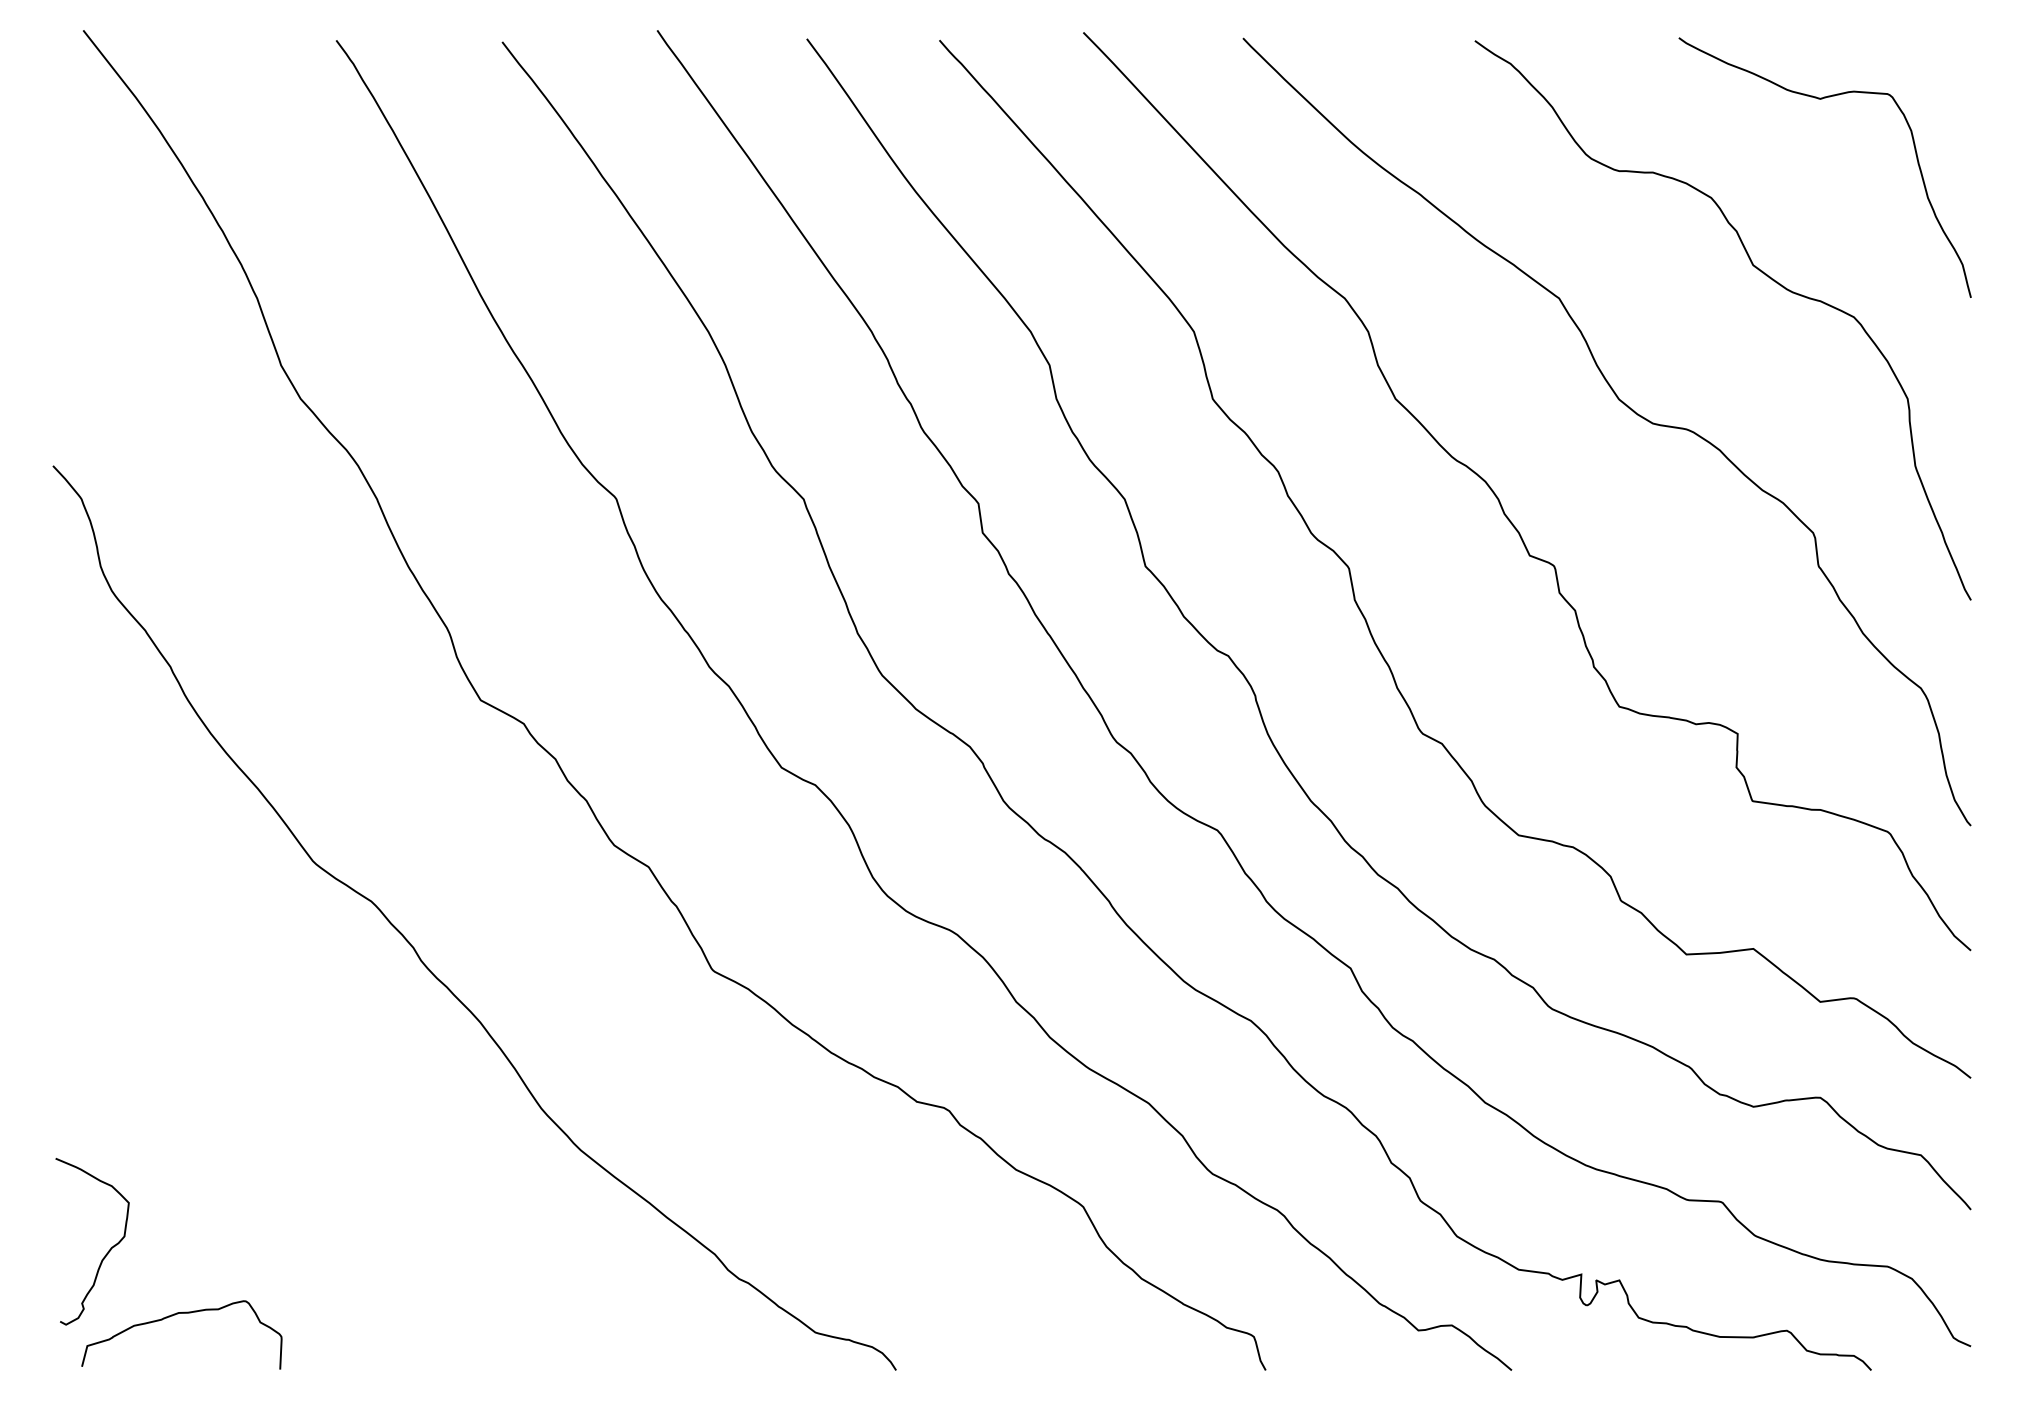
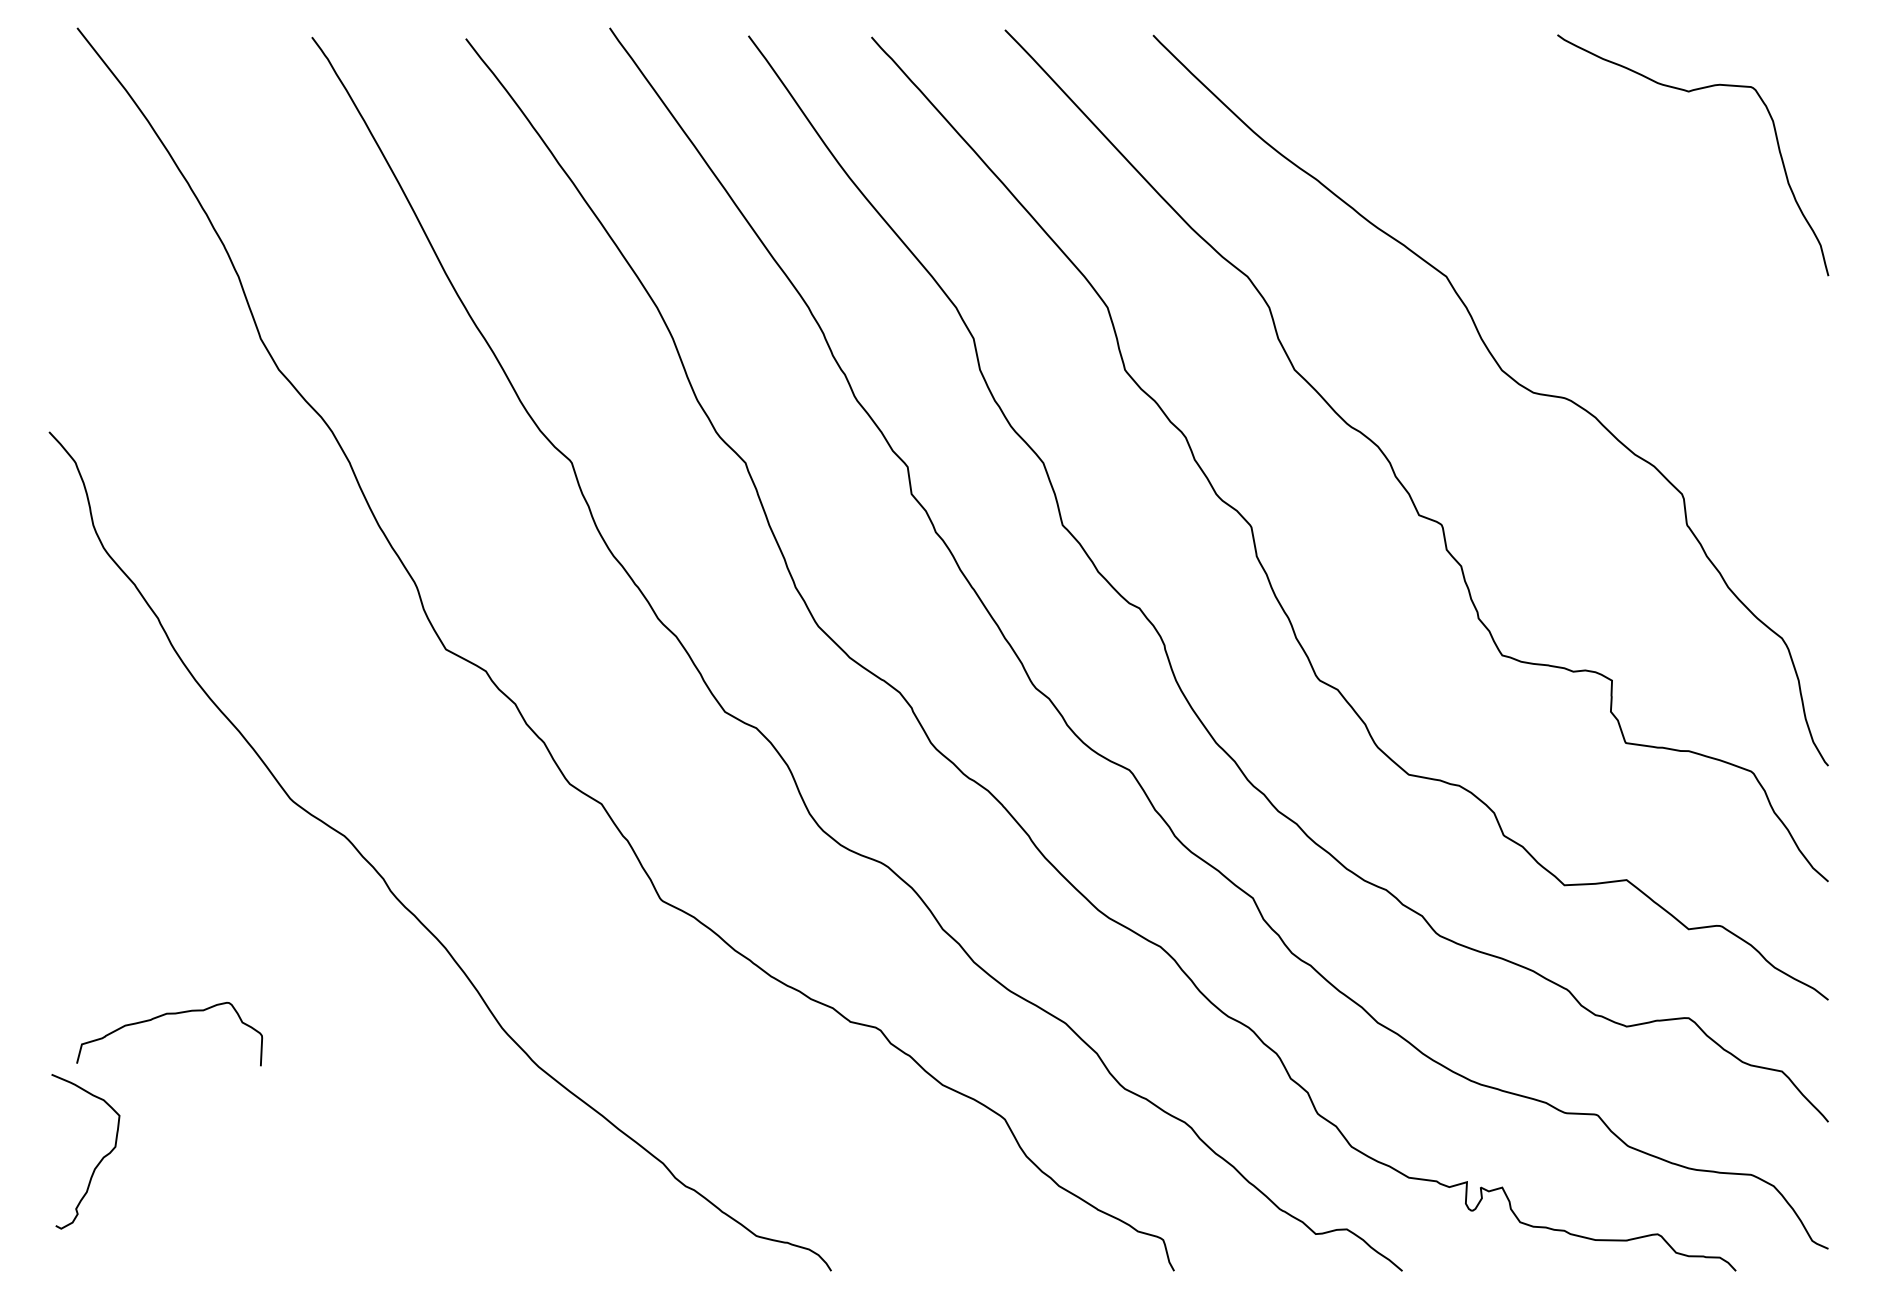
curve: (1755, 268) -> (1628, 248), removed
curve: (175, 1315) -> (163, 1016), moved

